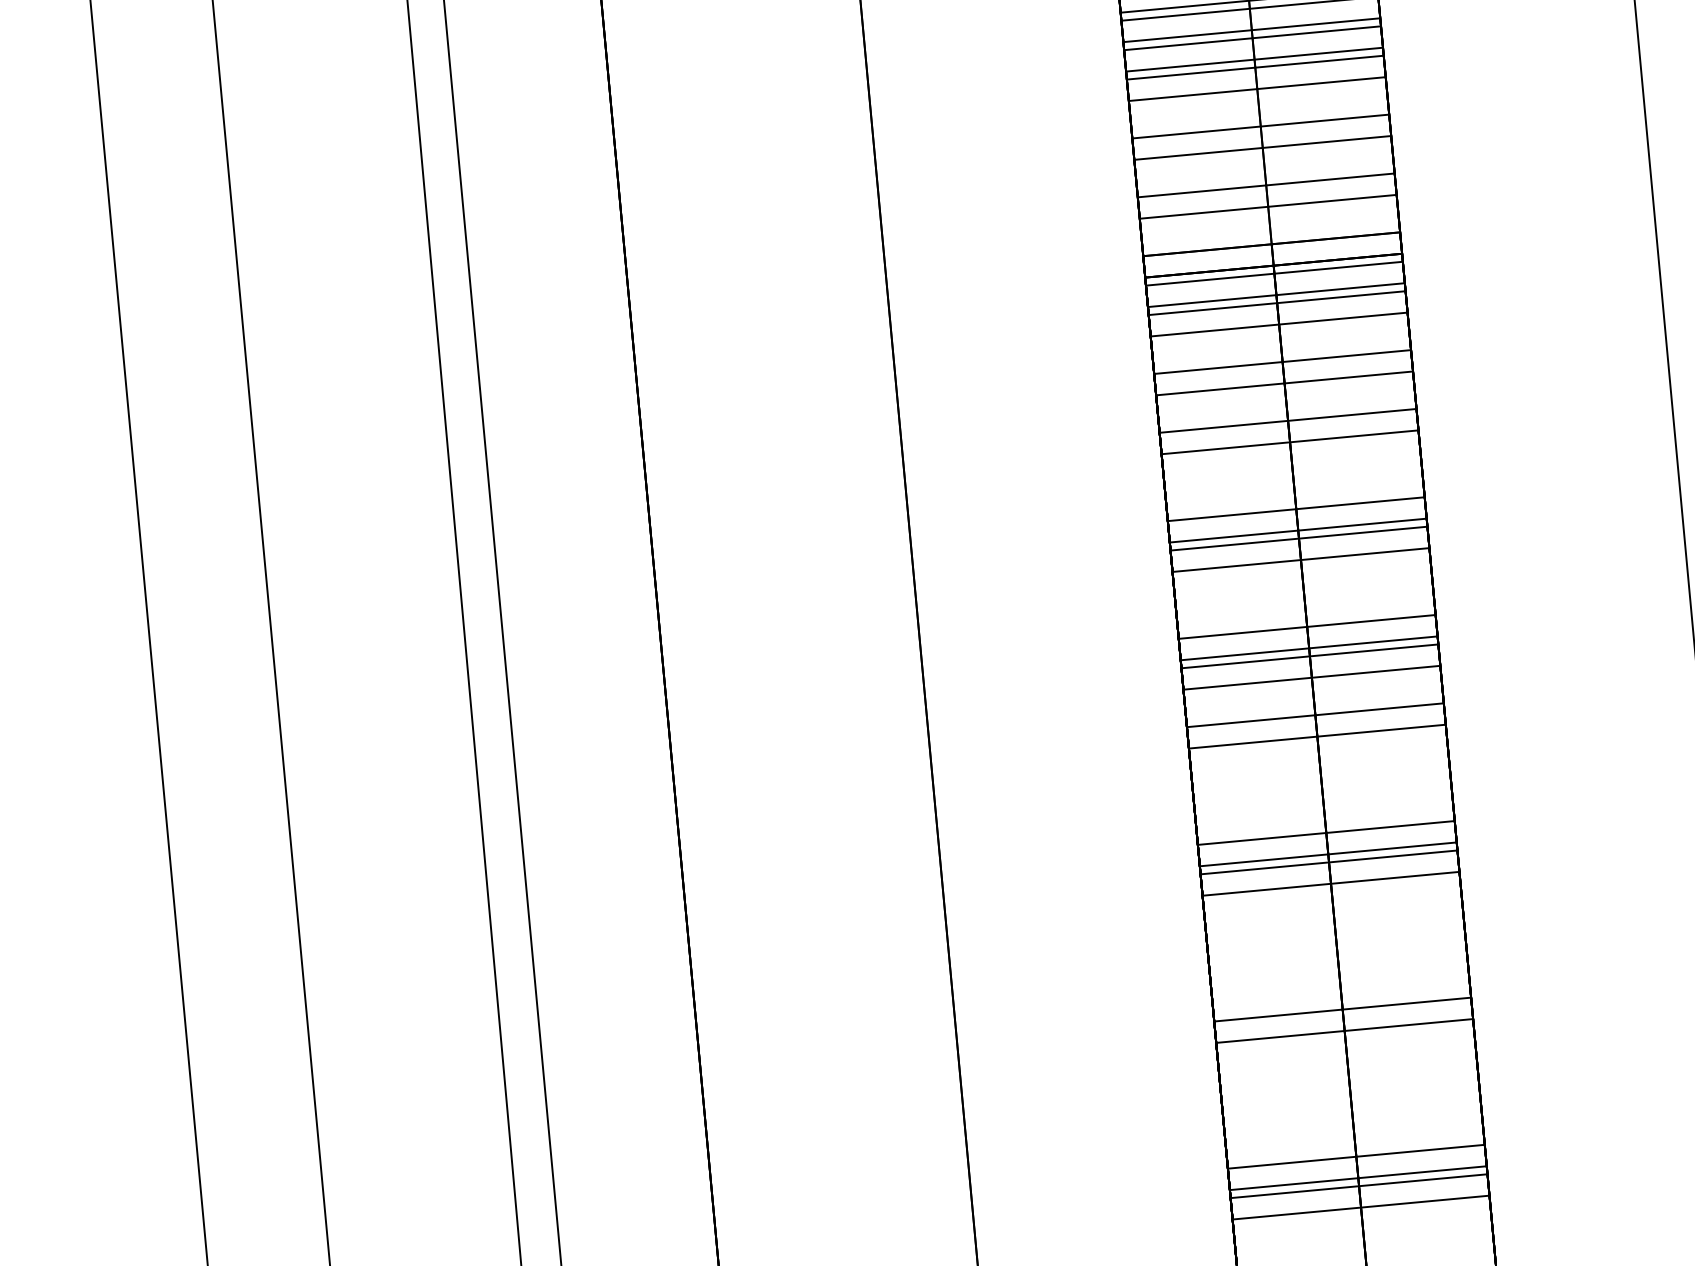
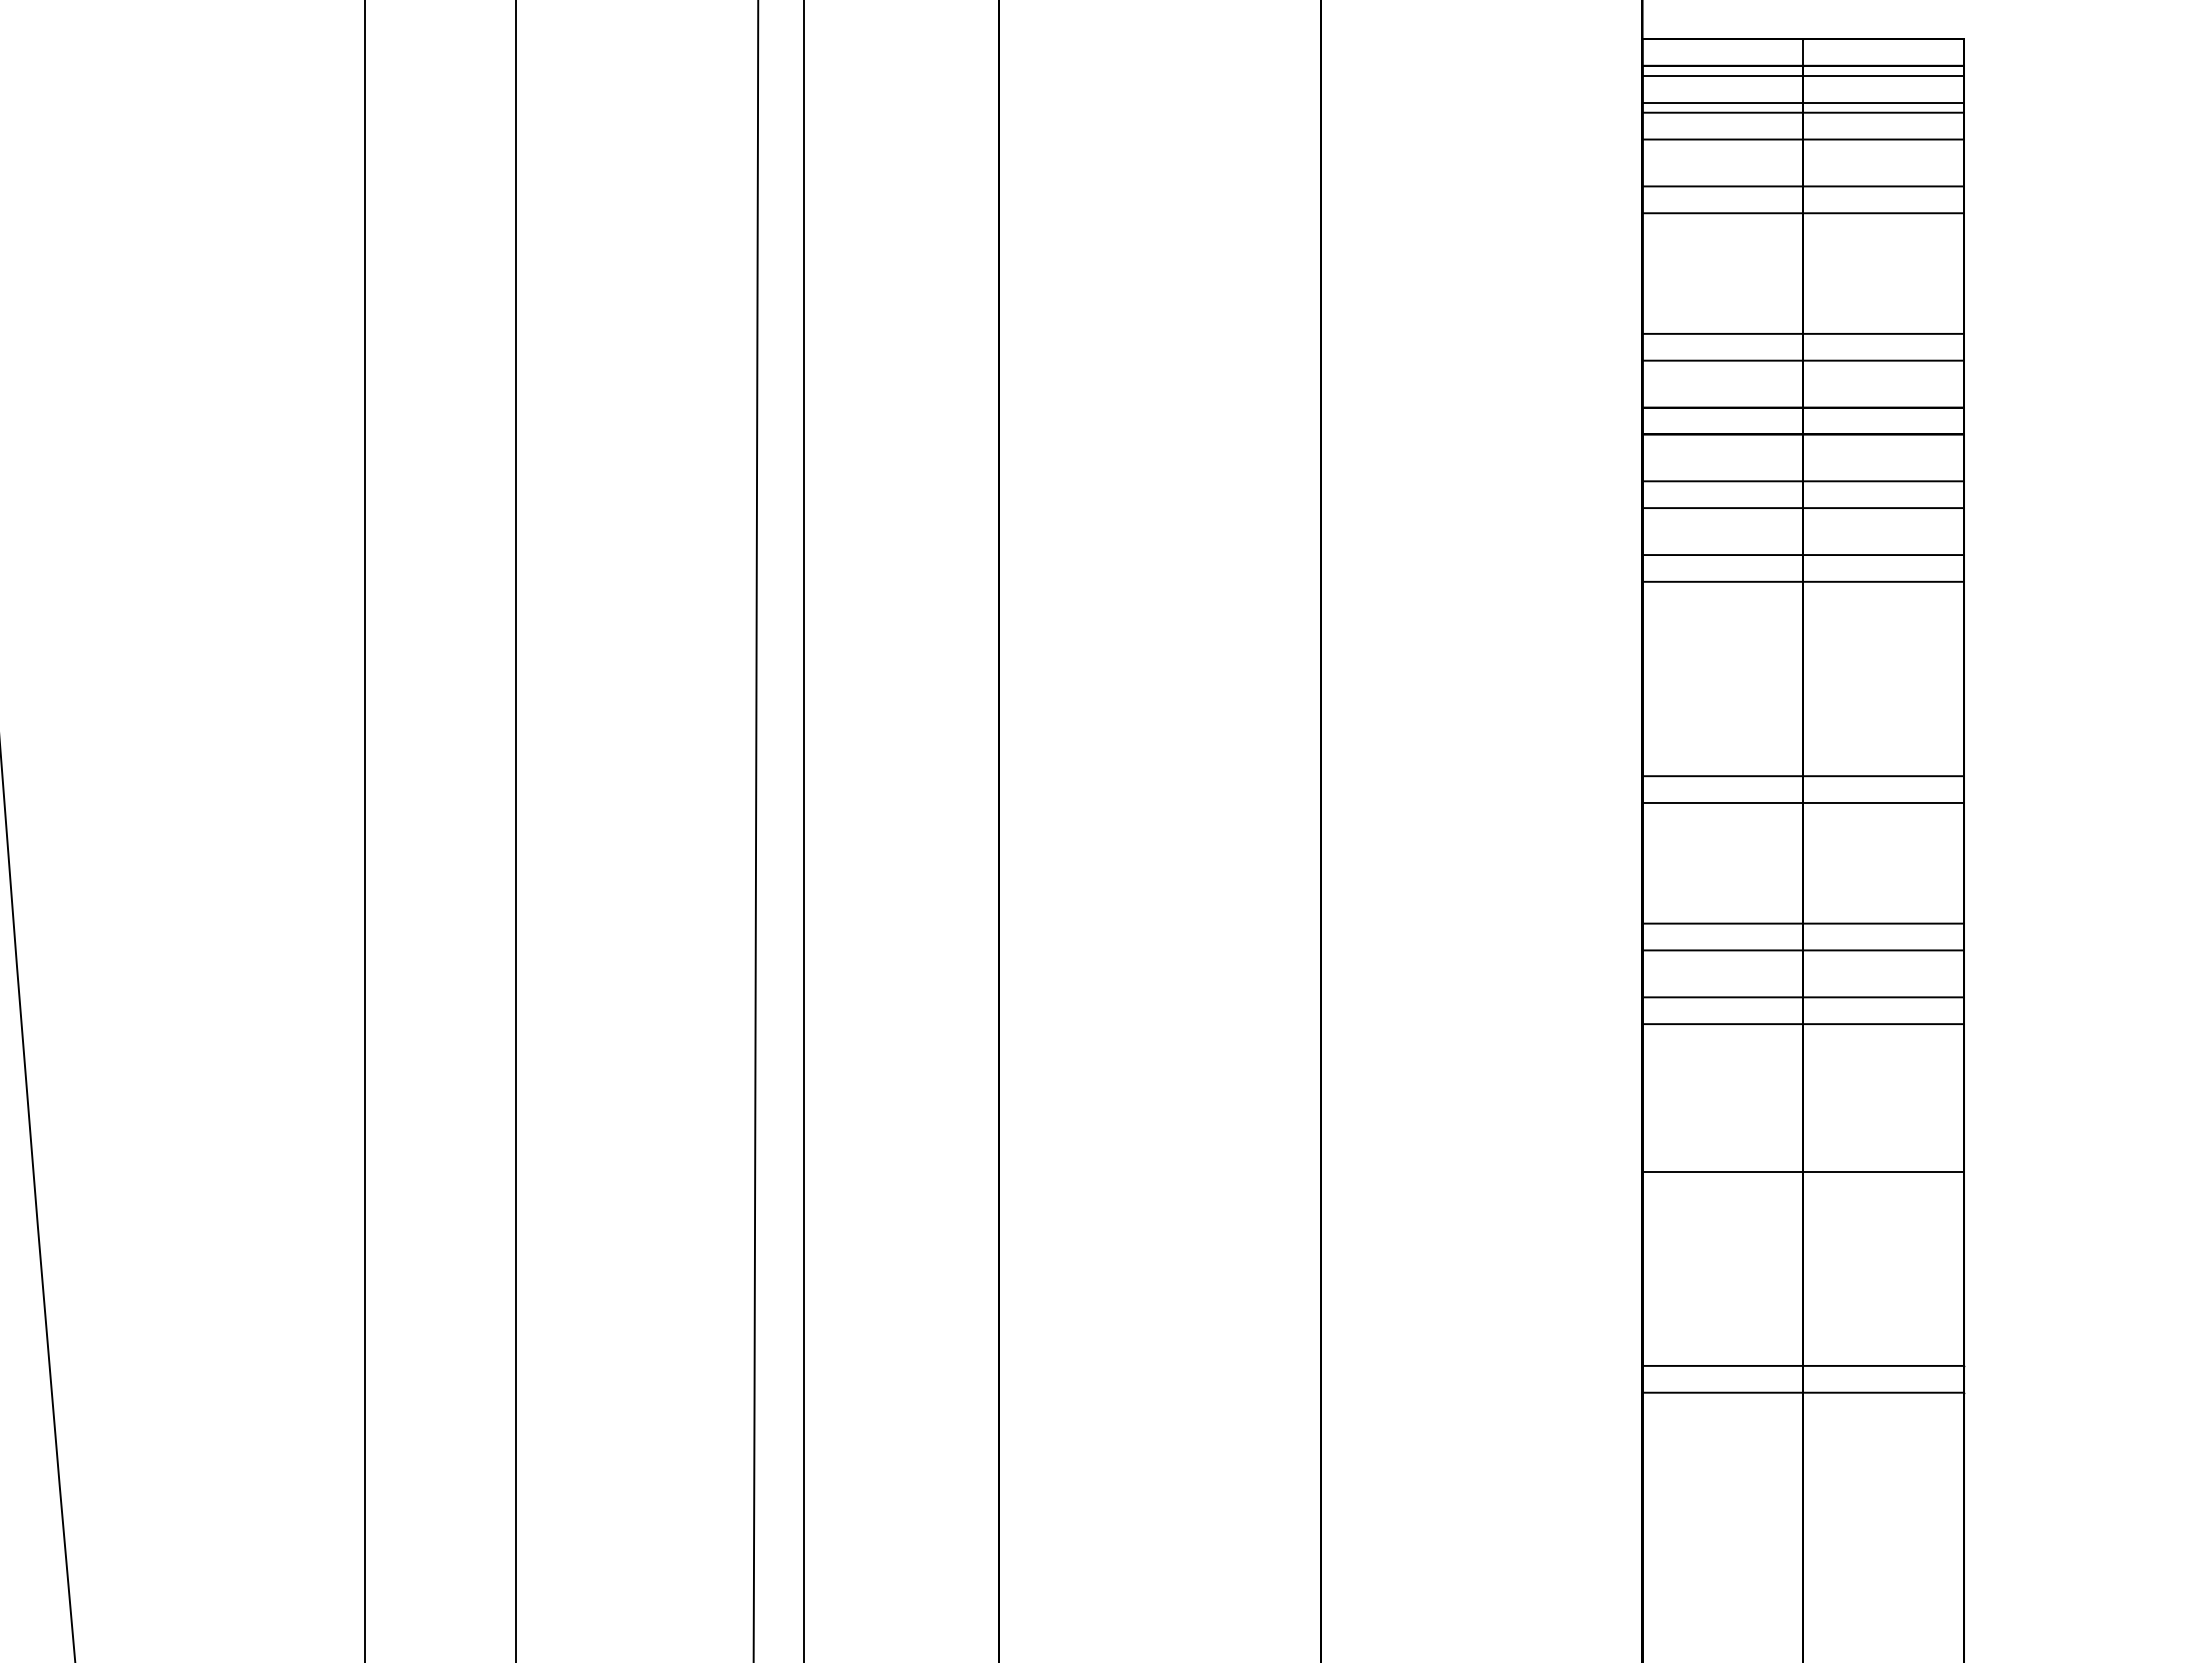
line: (1252, 38) -> (1803, 149), removed
line: (1254, 59) -> (1803, 176), removed
line: (1261, 126) -> (1803, 260), removed
line: (1262, 147) -> (1803, 286), removed
line: (1274, 273) -> (1803, 444), removed
line: (1276, 295) -> (1803, 471), removed
line: (1288, 420) -> (1803, 628), removed
line: (1290, 442) -> (1803, 655), removed
line: (1296, 509) -> (1803, 739), removed
line: (1298, 530) -> (1803, 766), removed
line: (1307, 626) -> (1803, 886), removed
line: (1309, 648) -> (1803, 913), removed
line: (1326, 832) -> (1803, 1144), removed
line: (1329, 862) -> (1803, 1181), removed
line: (1331, 883) -> (1803, 1208), removed
line: (1356, 1156) -> (1803, 1550), removed
line: (1358, 1178) -> (1803, 1577), removed
line: (1359, 1186) -> (1803, 1587), removed
line: (1361, 1207) -> (1803, 1613), removed

